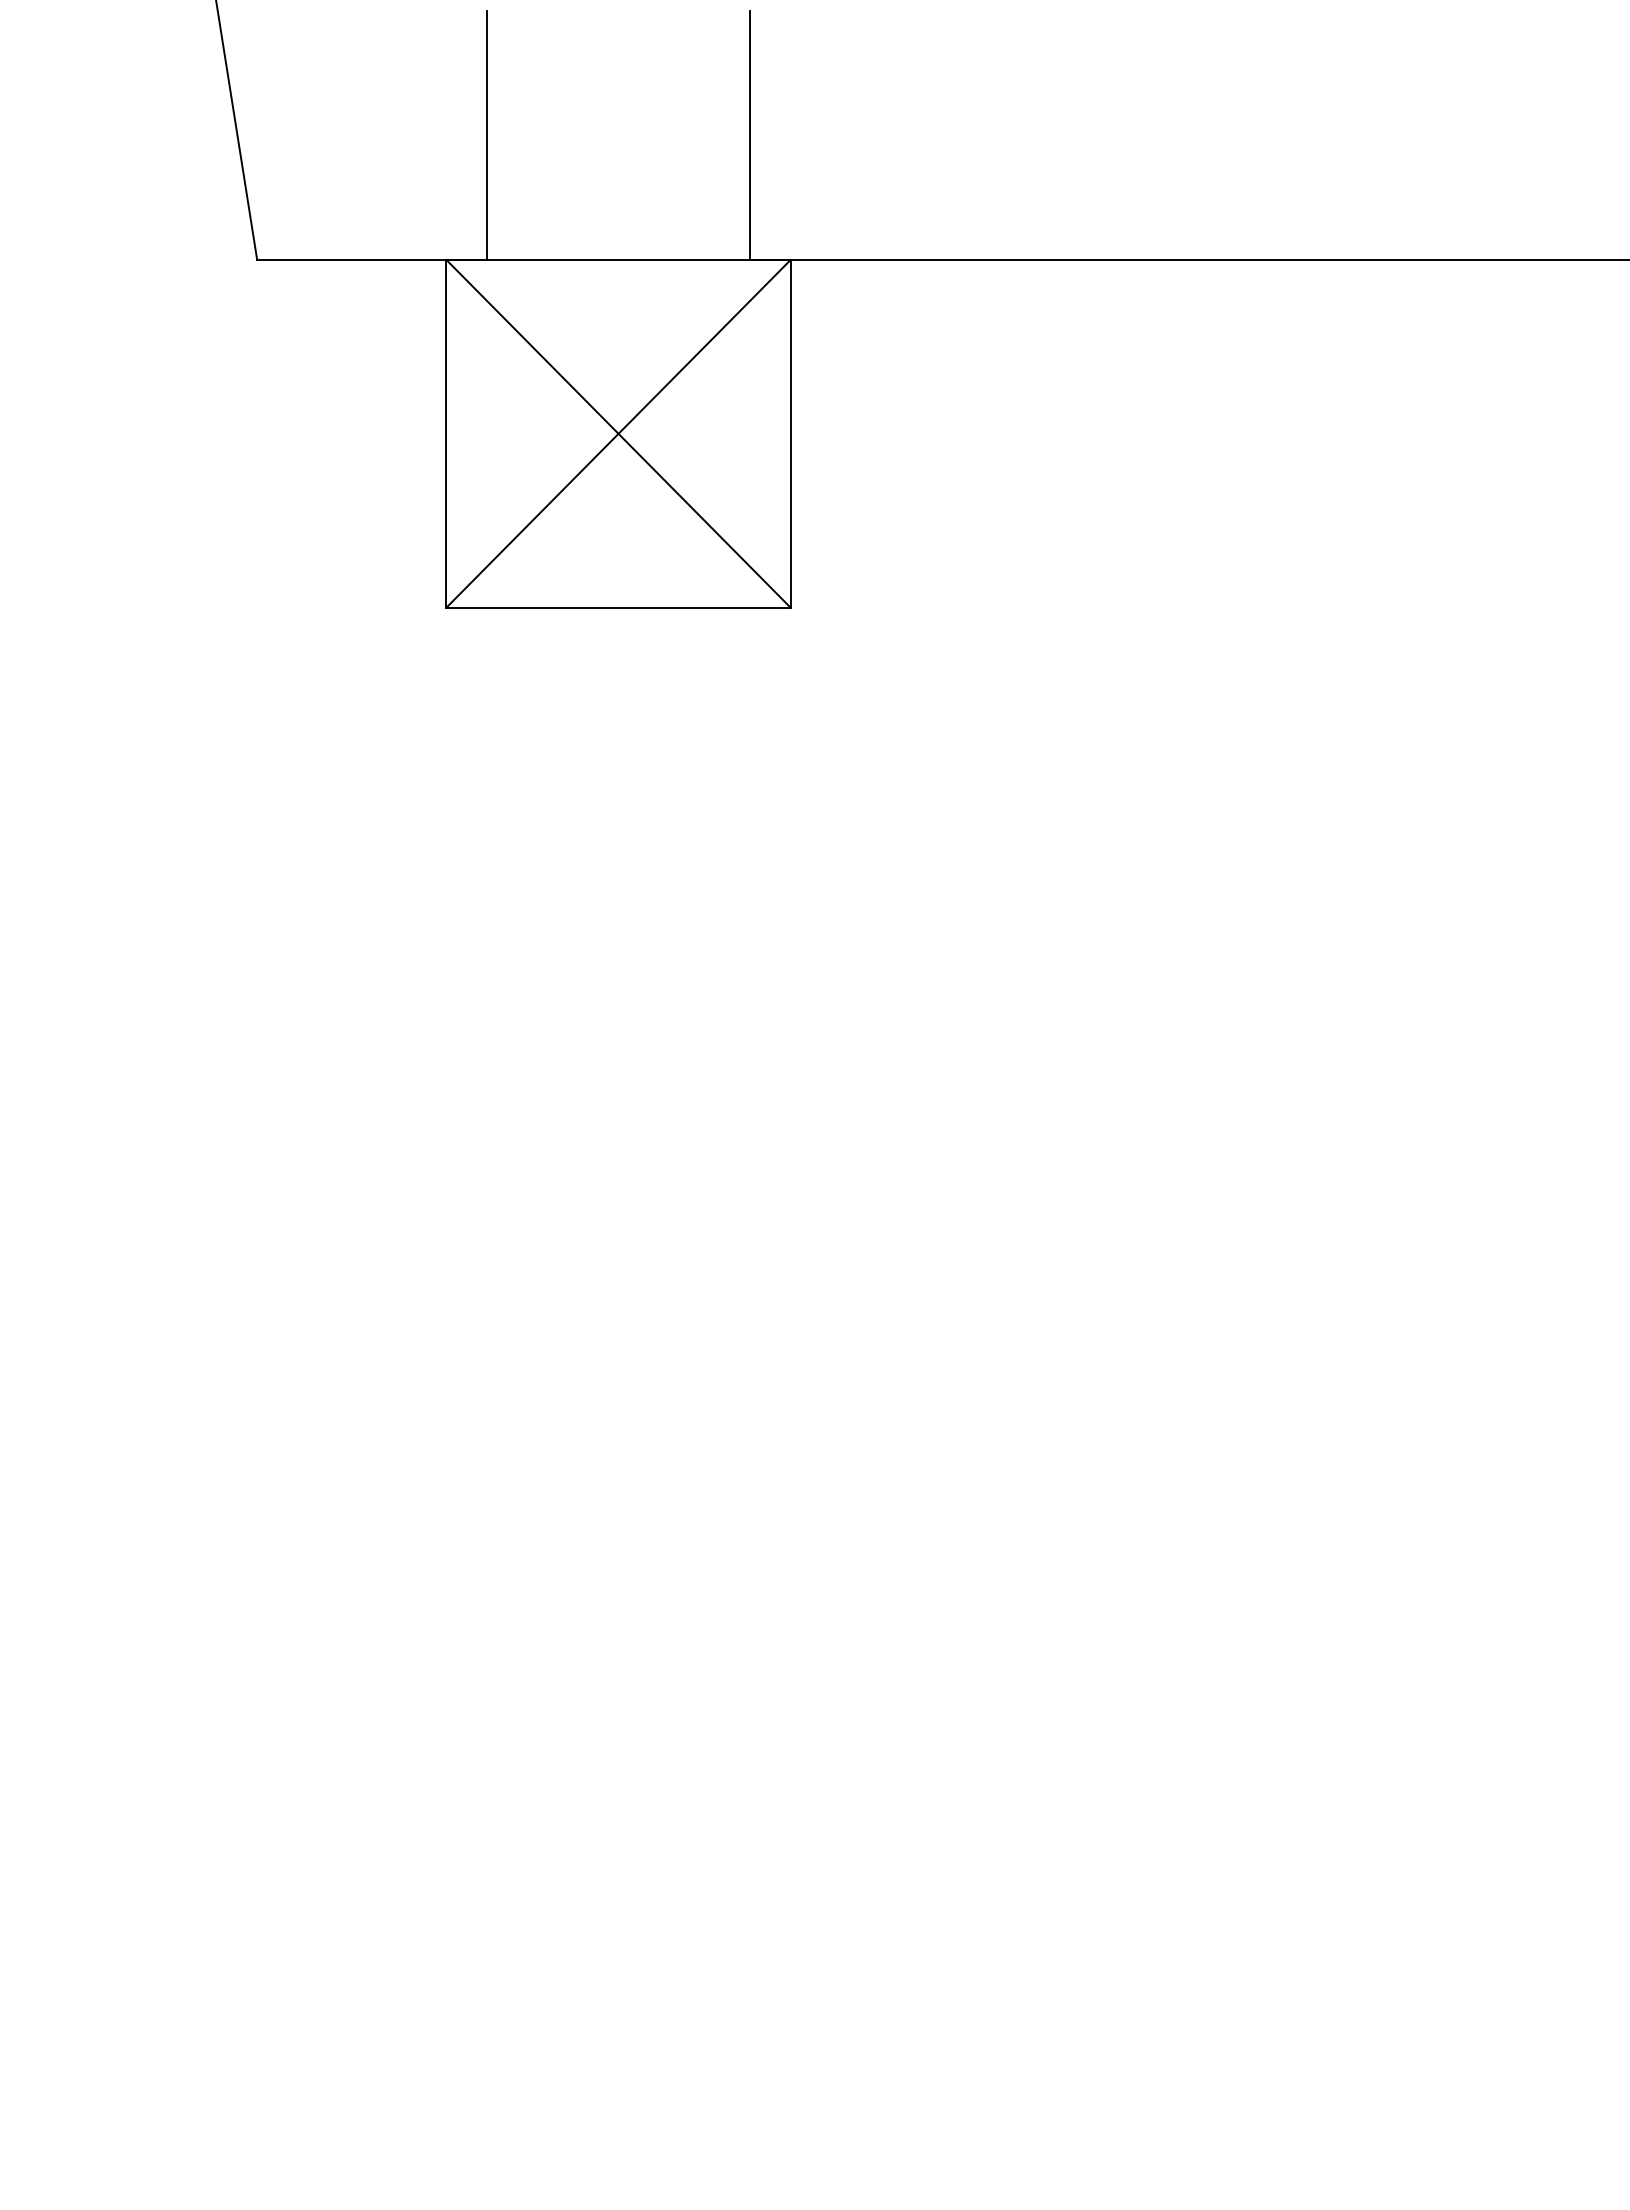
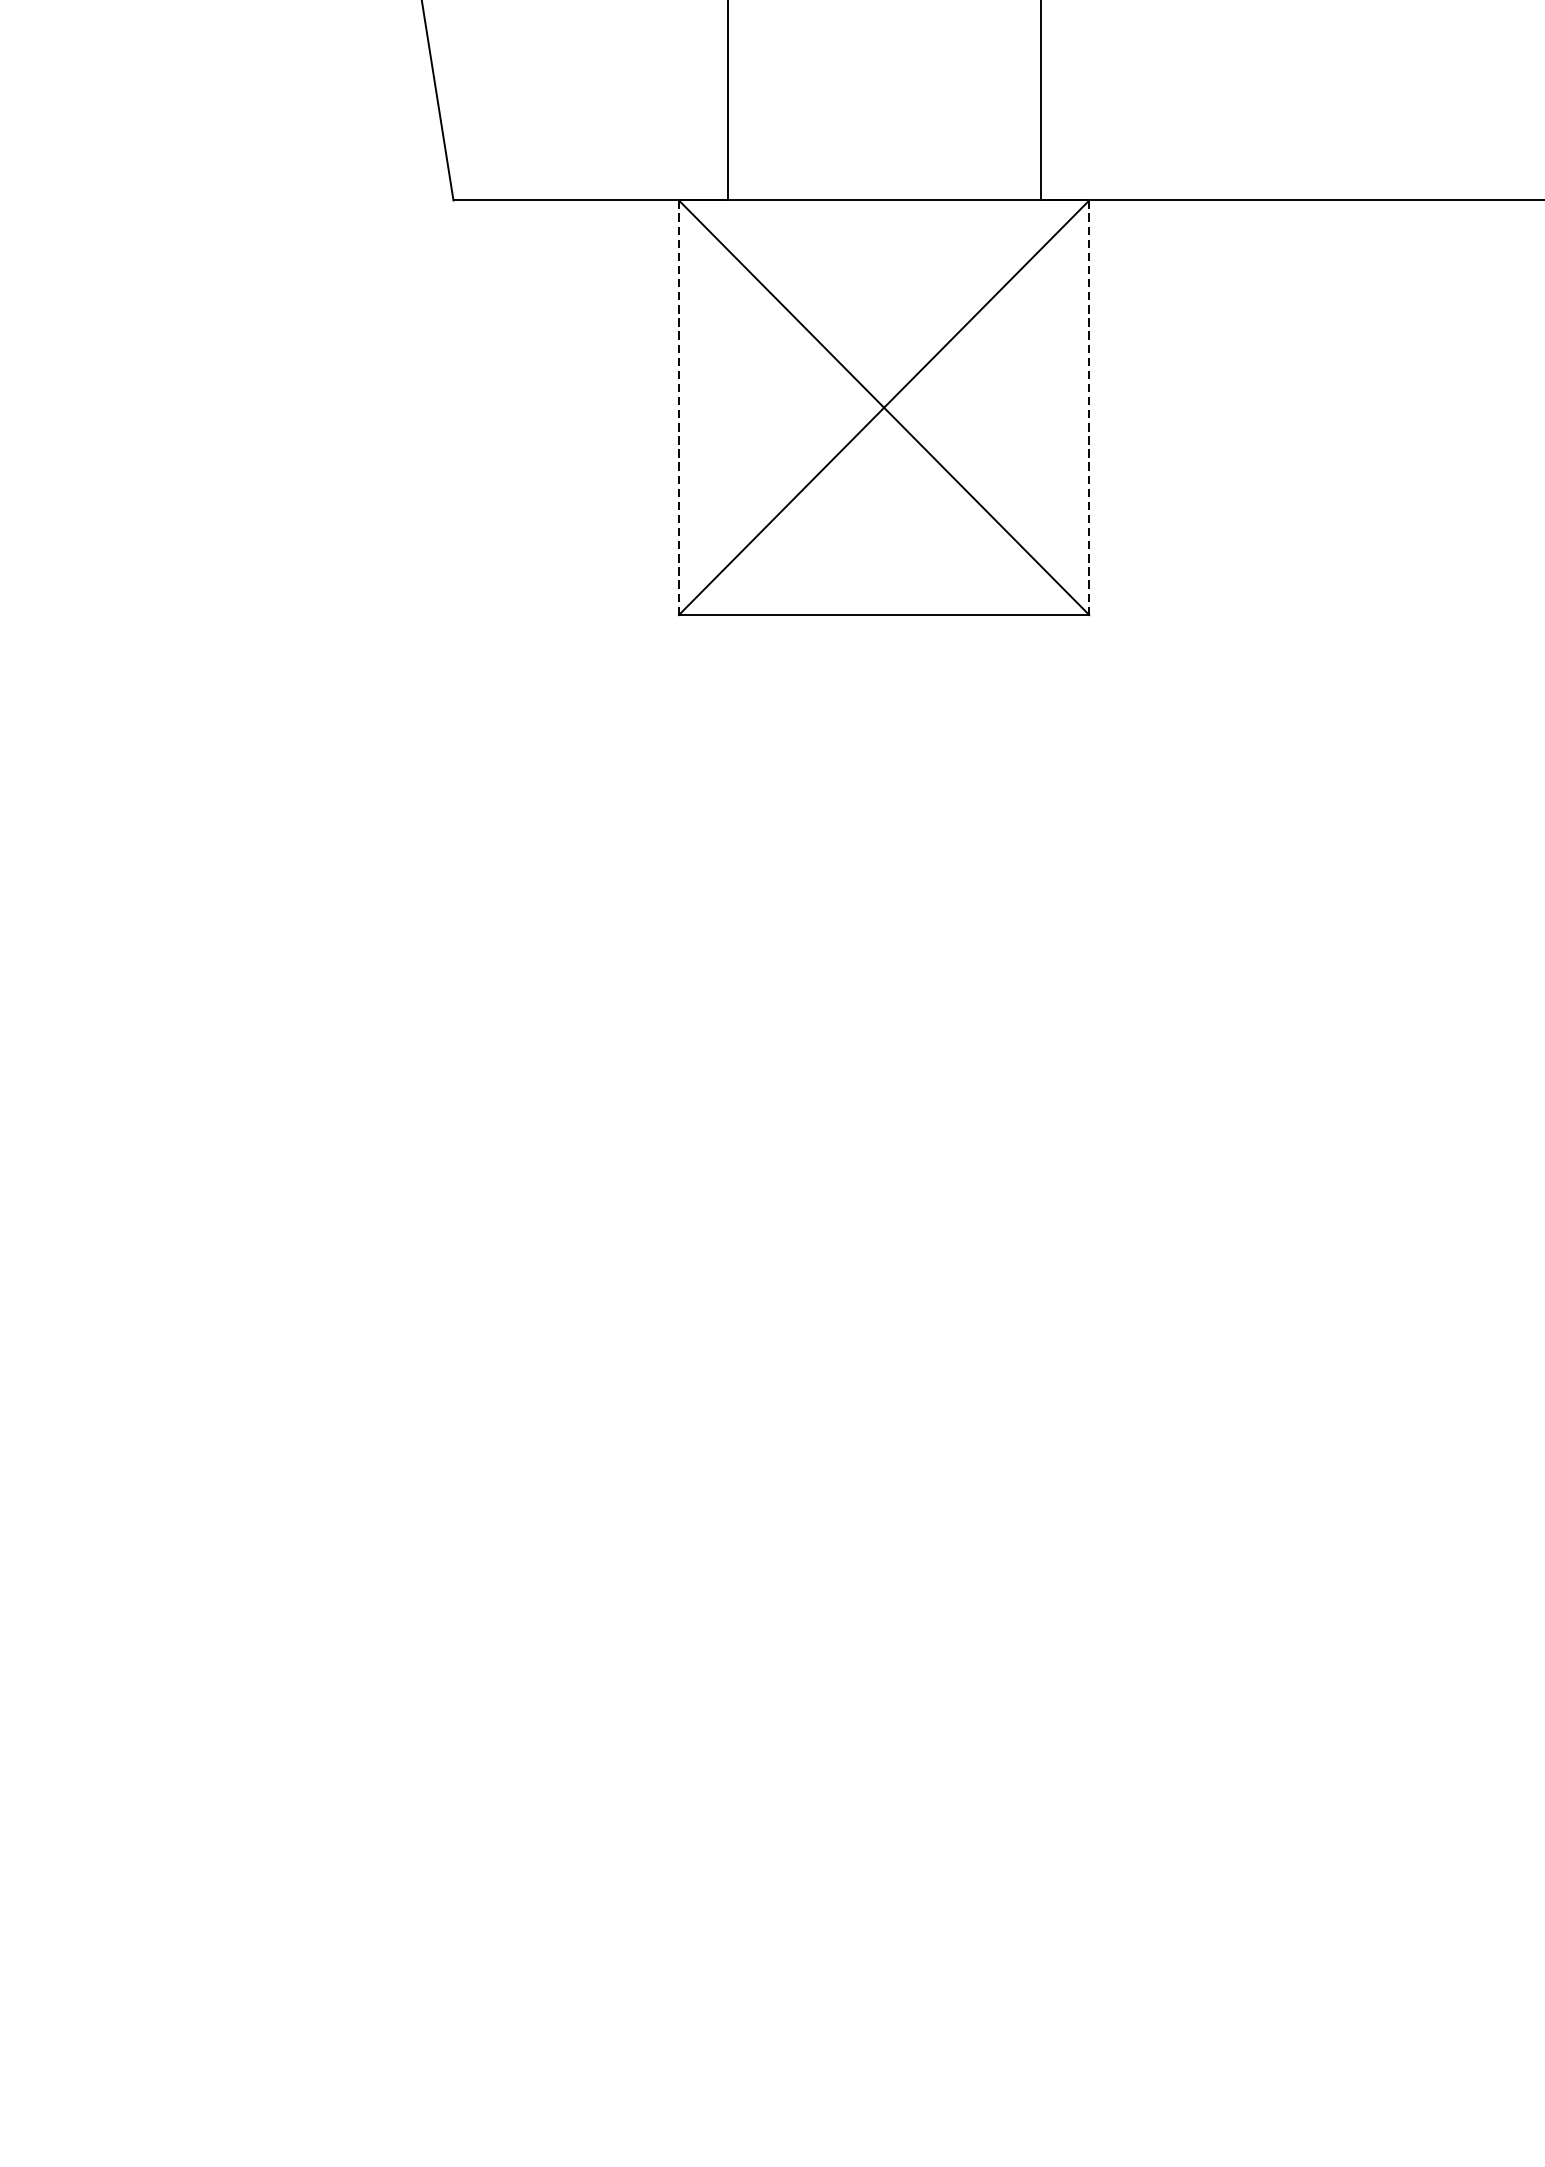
line: (446, 433) -> (679, 407), solid -> dashed
line: (790, 433) -> (1089, 407), solid -> dashed

